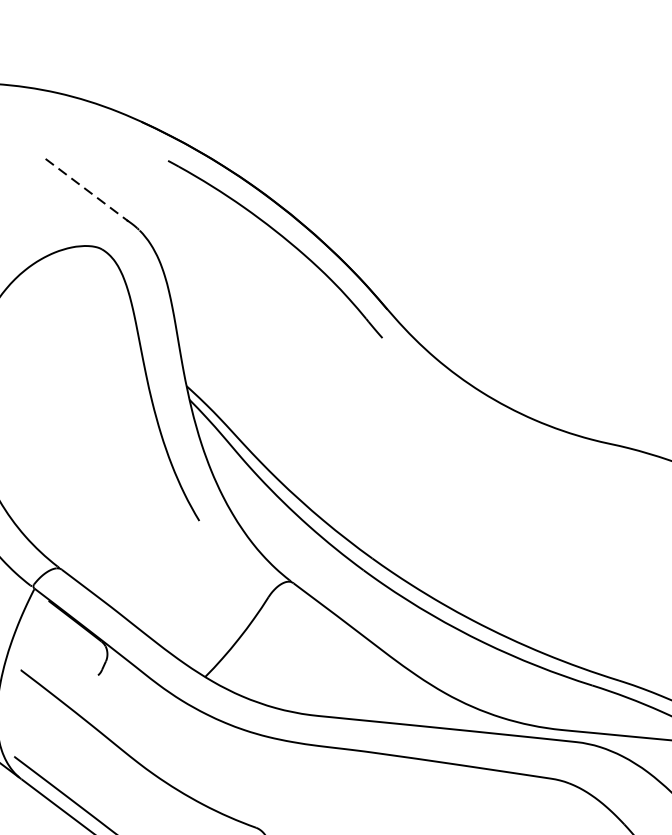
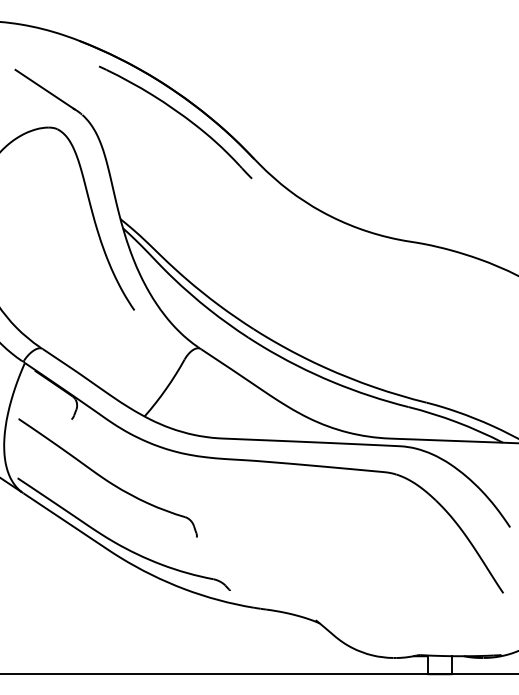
line: (87, 190) -> (45, 89), dashed -> solid

